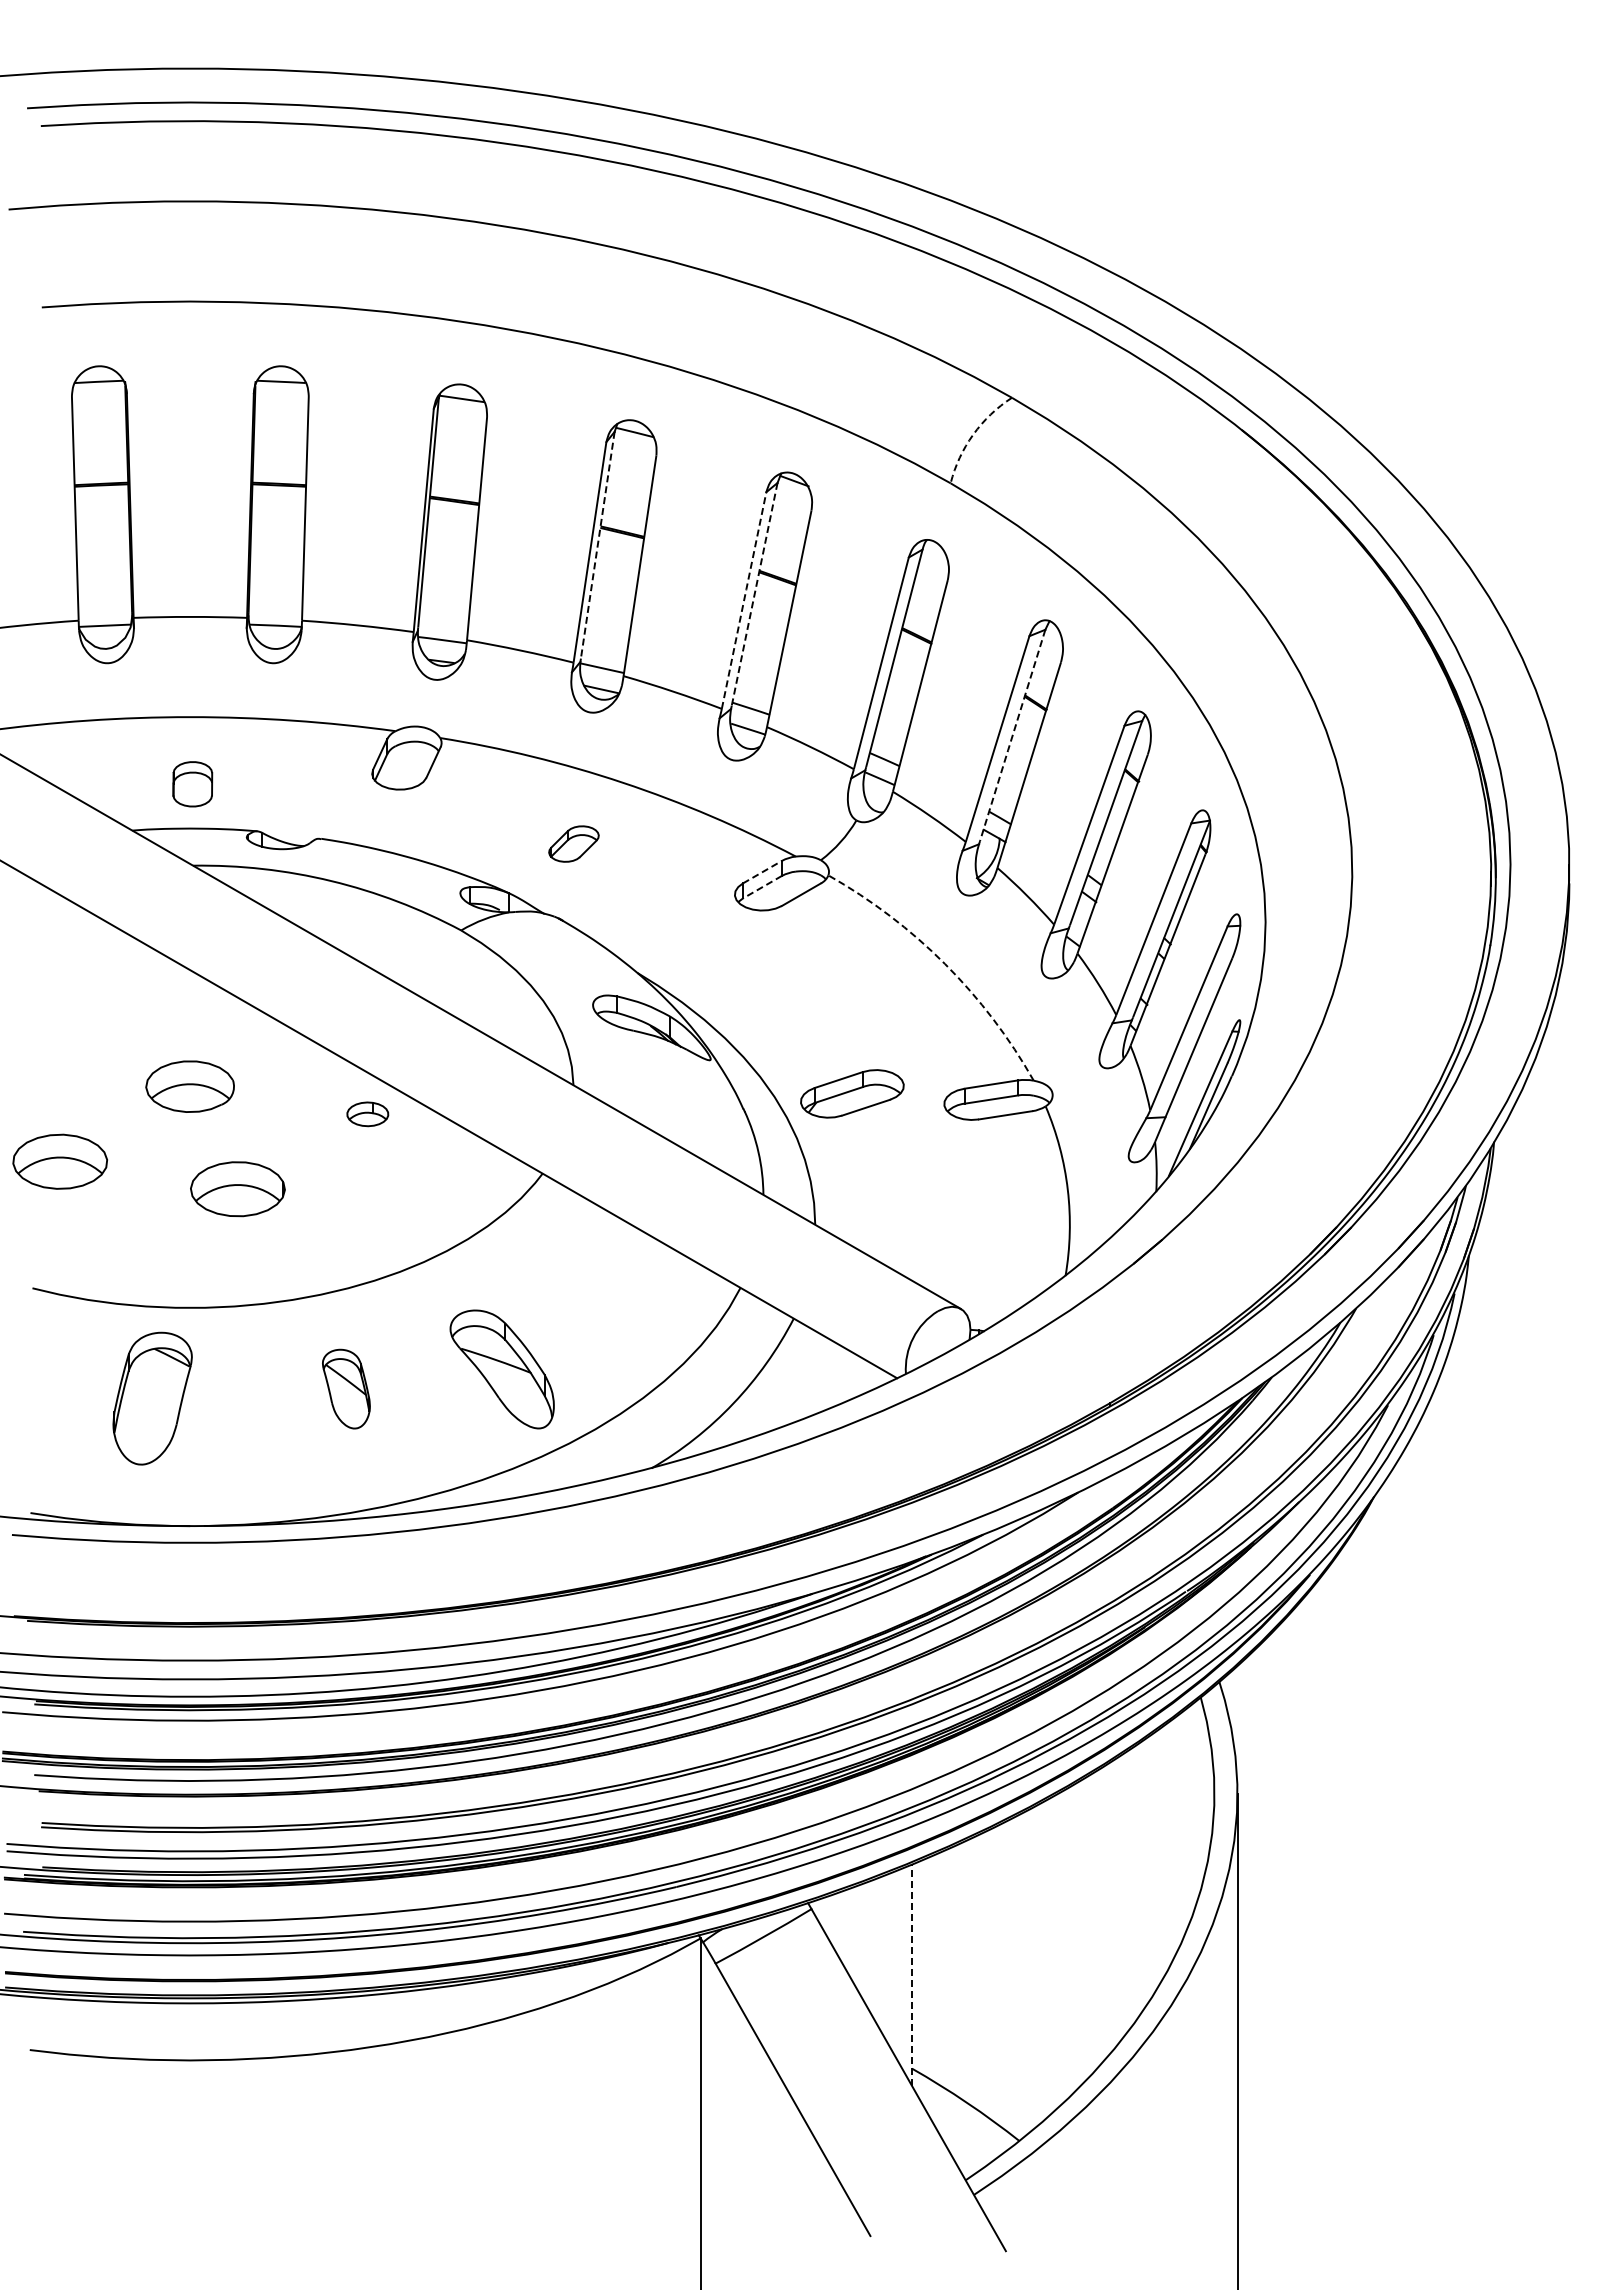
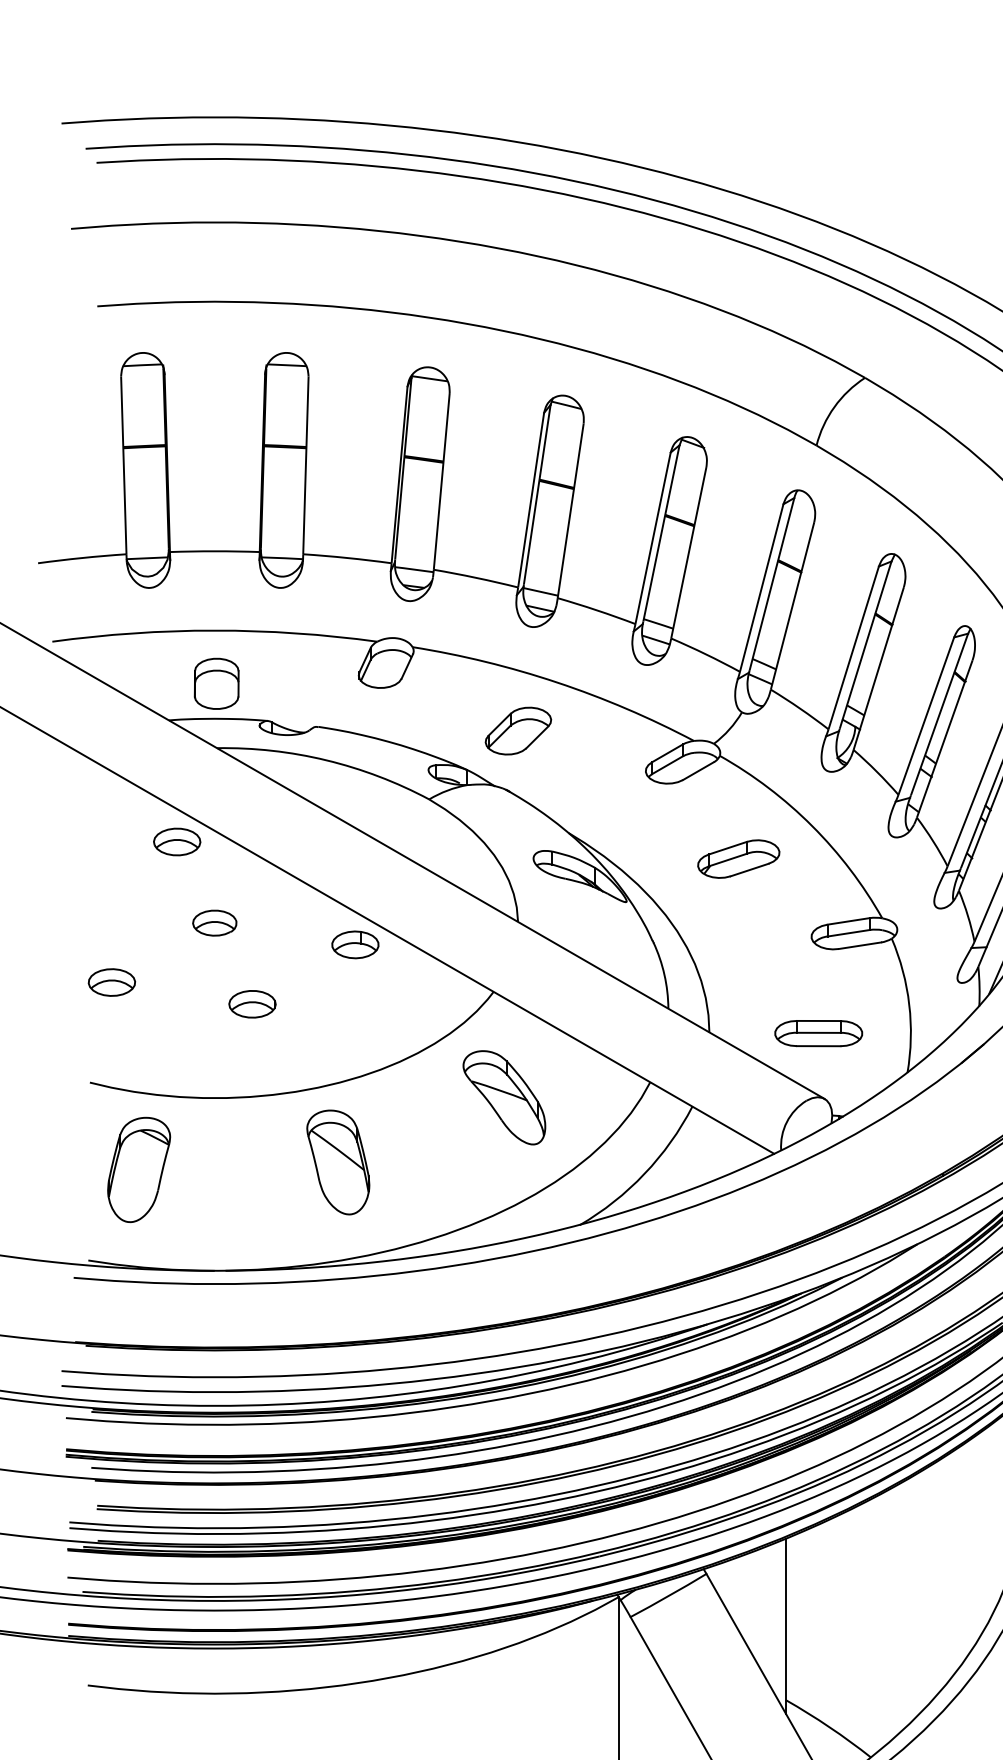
arc: (973, 434) -> (834, 406), dashed -> solid
line: (597, 546) -> (537, 495), dashed -> solid
line: (754, 595) -> (661, 534), dashed -> solid
line: (744, 599) -> (653, 537), dashed -> solid
line: (1012, 735) -> (865, 645), dashed -> solid
part: (192, 783) -> (216, 683), size x1.43
part: (573, 843) -> (518, 730), size x1.67
line: (762, 872) -> (667, 753), dashed -> solid
line: (762, 887) -> (667, 765), dashed -> solid
arc: (945, 964) -> (812, 826), dashed -> solid
part: (142, 983) -> (176, 841), added
part: (190, 1086) -> (214, 922), size x0.62
part: (852, 1093) -> (738, 858), moved
part: (367, 1114) -> (355, 945), size x1.43
part: (60, 1161) -> (112, 982), size x0.62
part: (237, 1189) -> (252, 1004), size x0.62
part: (953, 1226) -> (818, 1033), added
part: (501, 1369) -> (503, 1097), moved
part: (346, 1388) -> (338, 1161), size x1.67
part: (152, 1398) -> (138, 1169), moved
line: (912, 1975) -> (786, 1626), dashed -> solid

